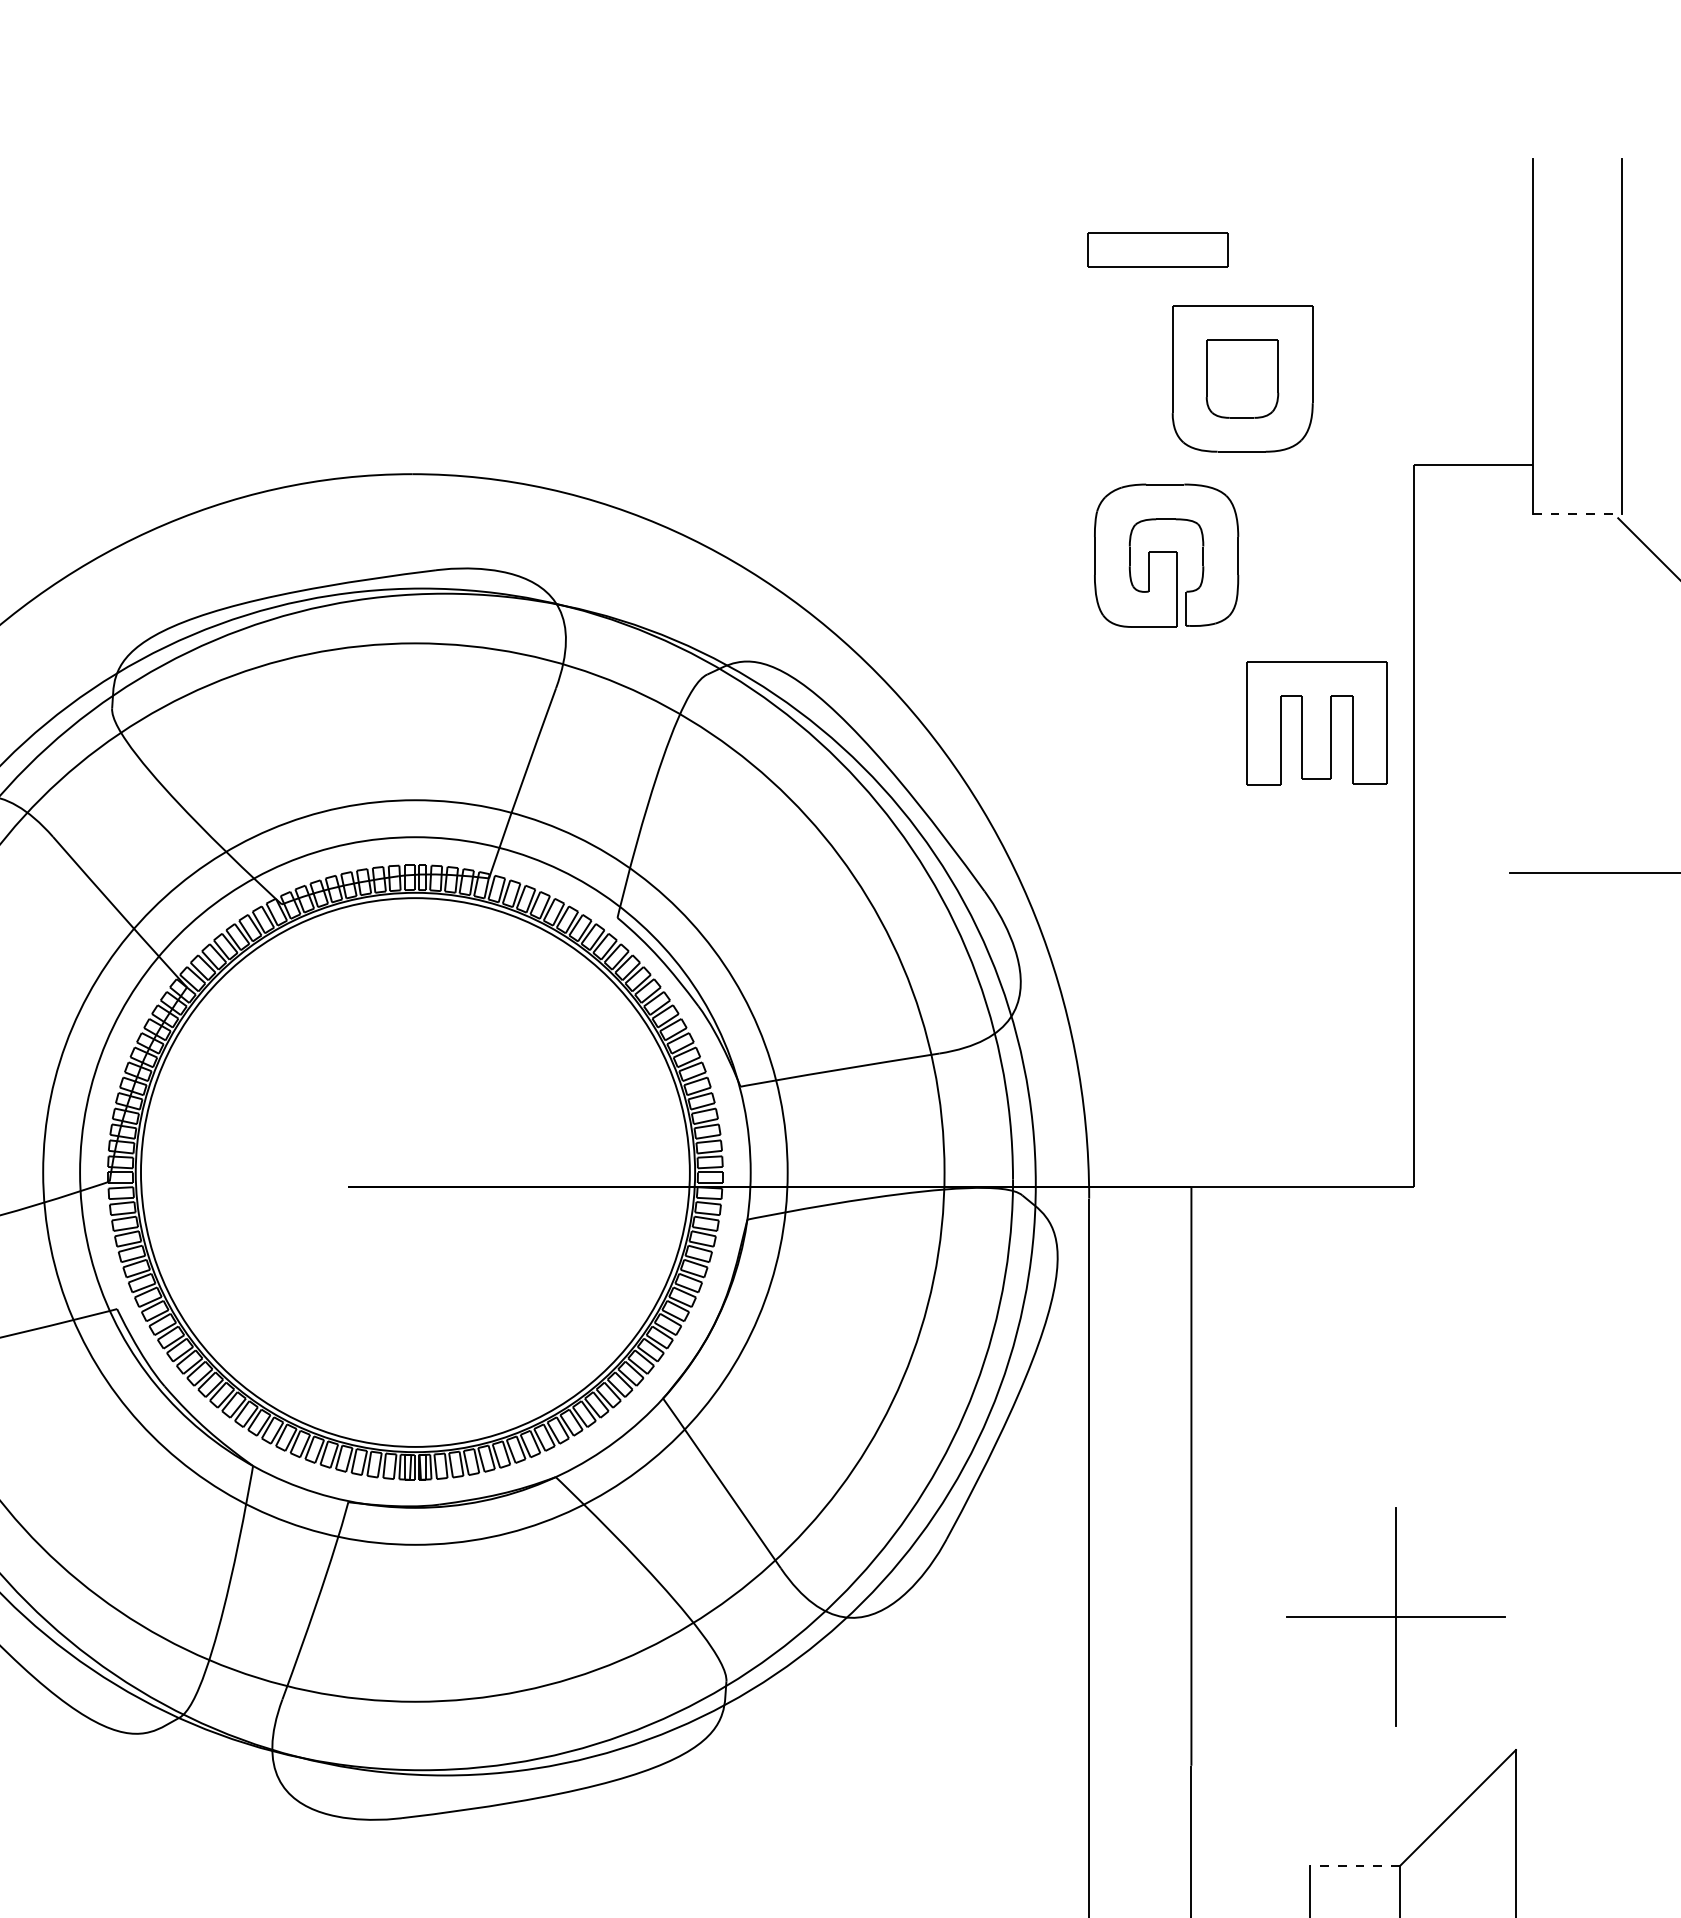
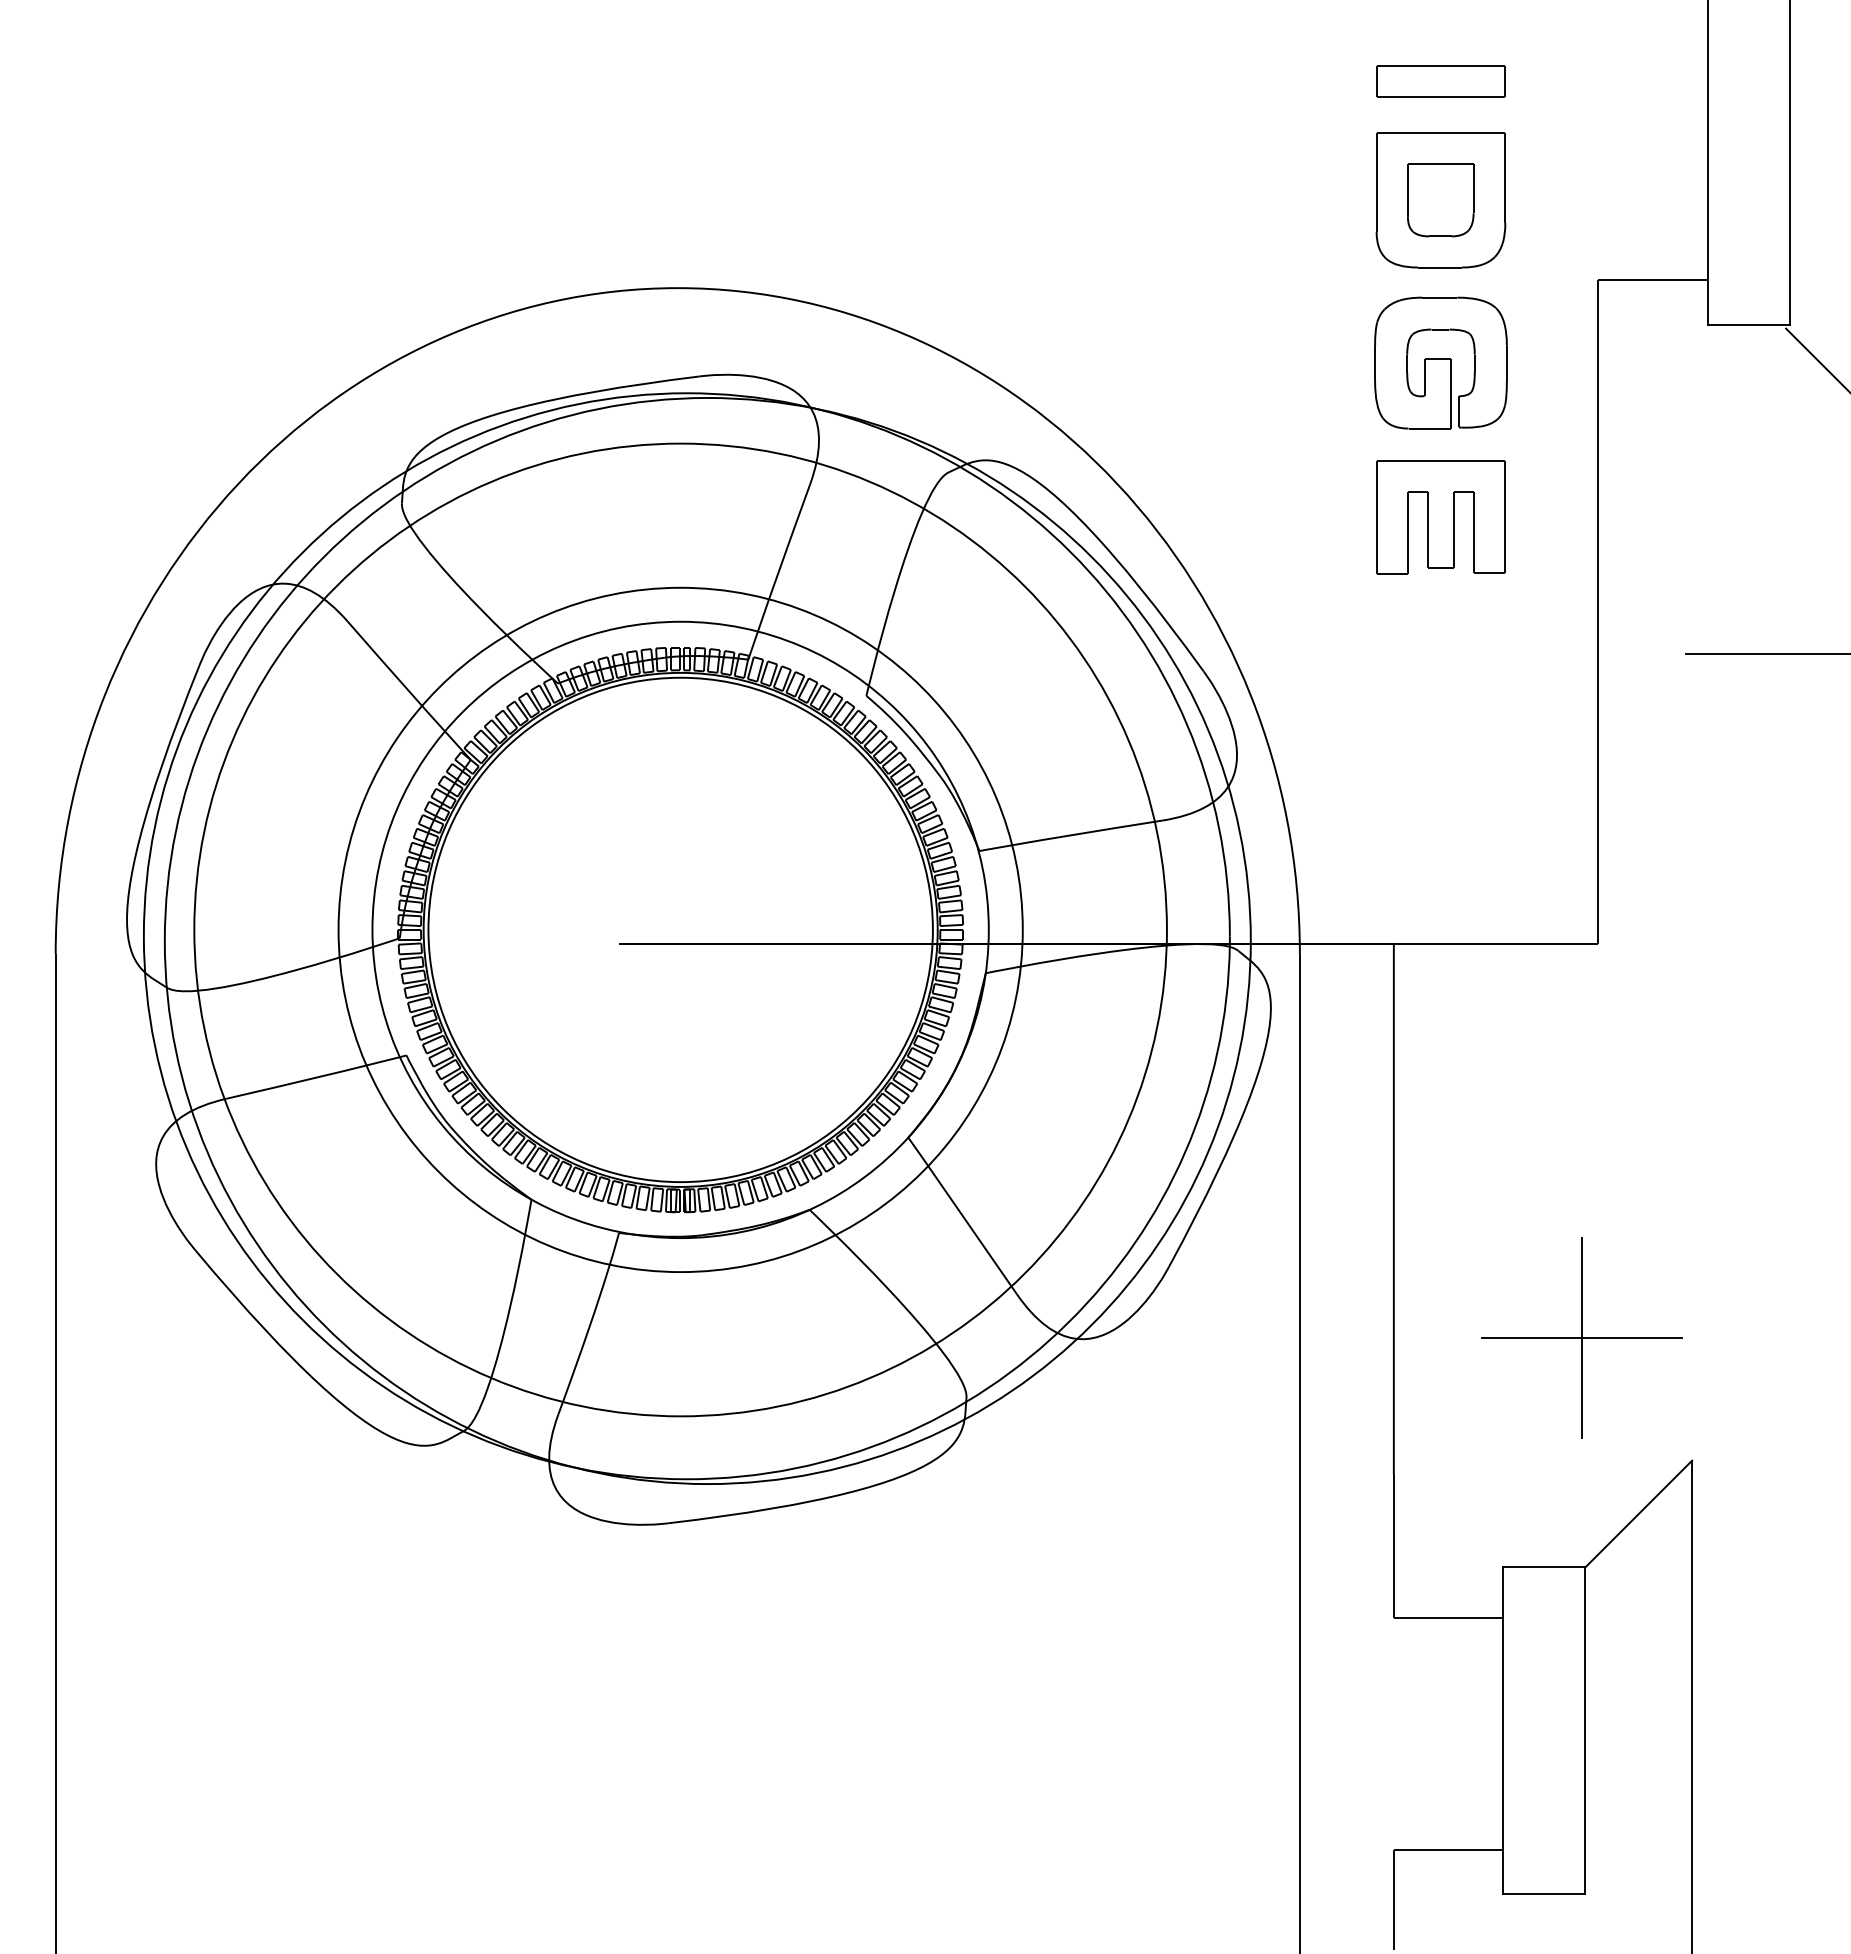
part: (1157, 249) -> (1440, 81), moved
line: (1578, 513) -> (1749, 324), dashed -> solid
part: (1166, 555) -> (1440, 362), moved
part: (1316, 723) -> (1440, 517), moved
line: (1354, 1866) -> (1543, 1567), dashed -> solid

